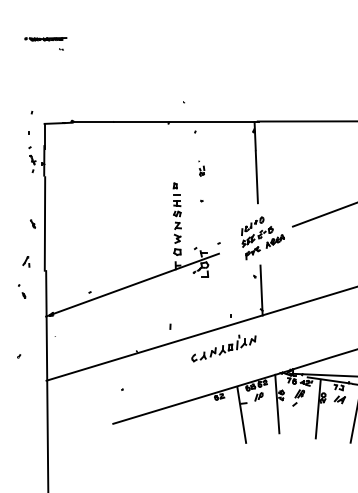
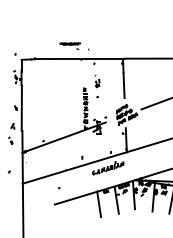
part: (44, 42) -> (69, 45), moved
part: (201, 168) -> (97, 81), size x1.67
line: (205, 423) -> (99, 204), added

